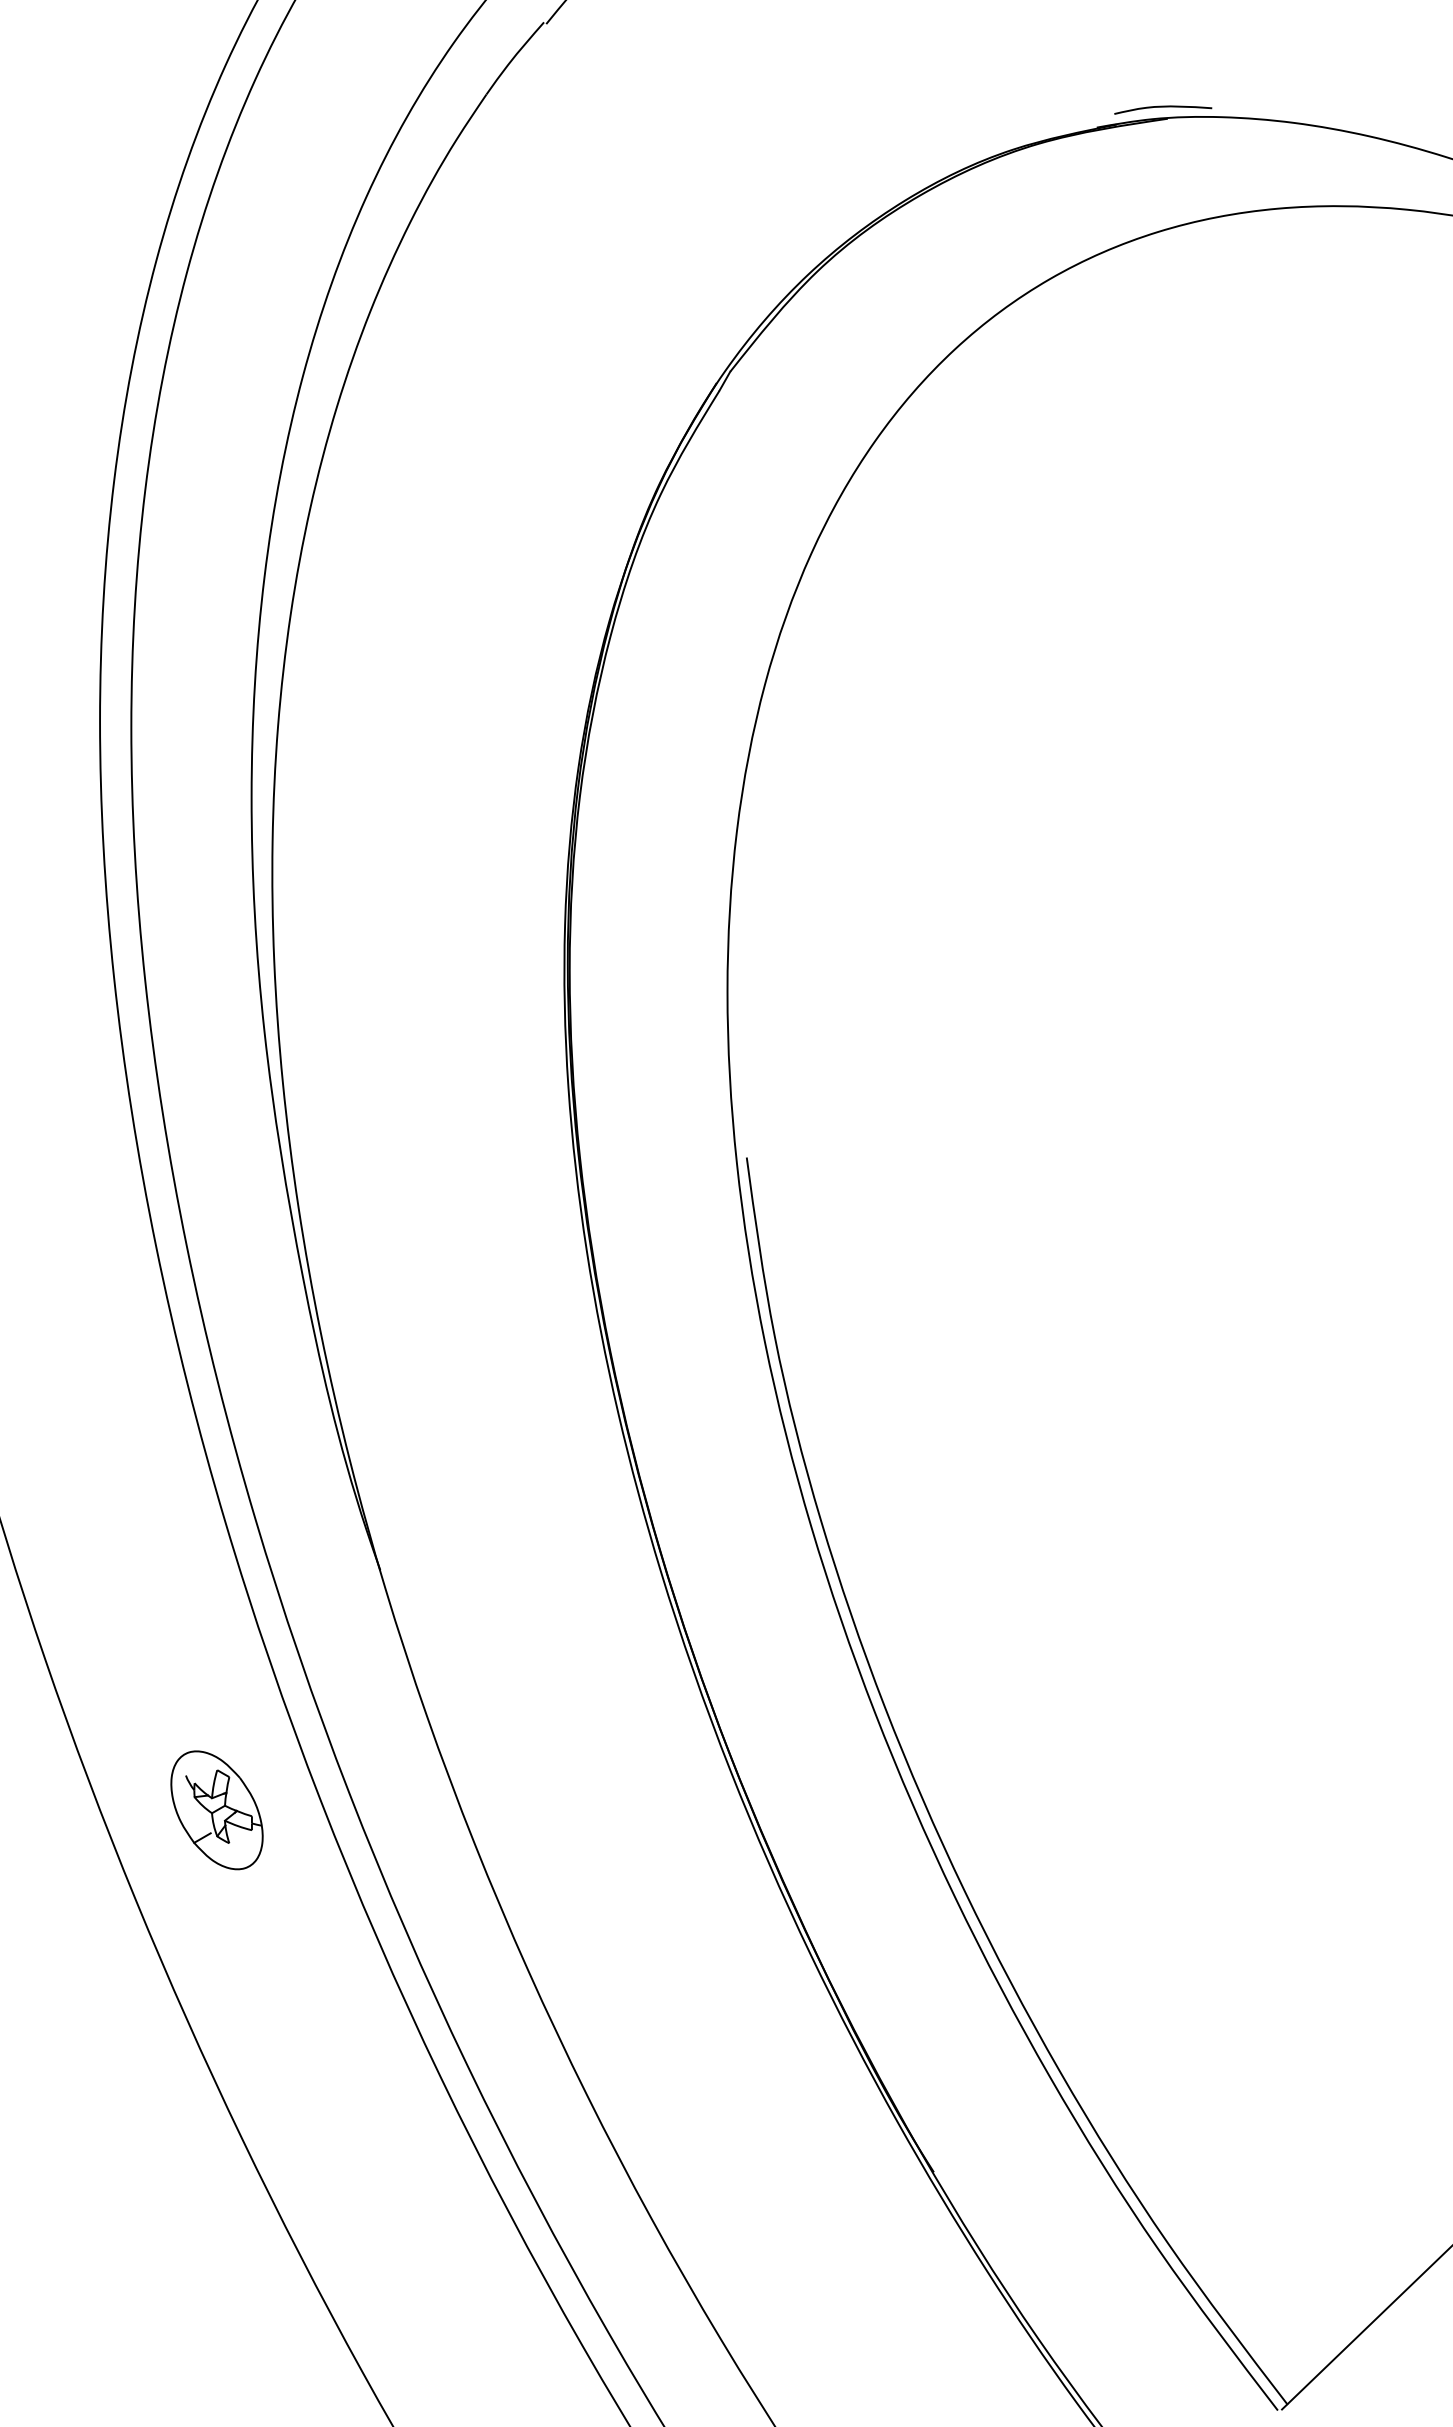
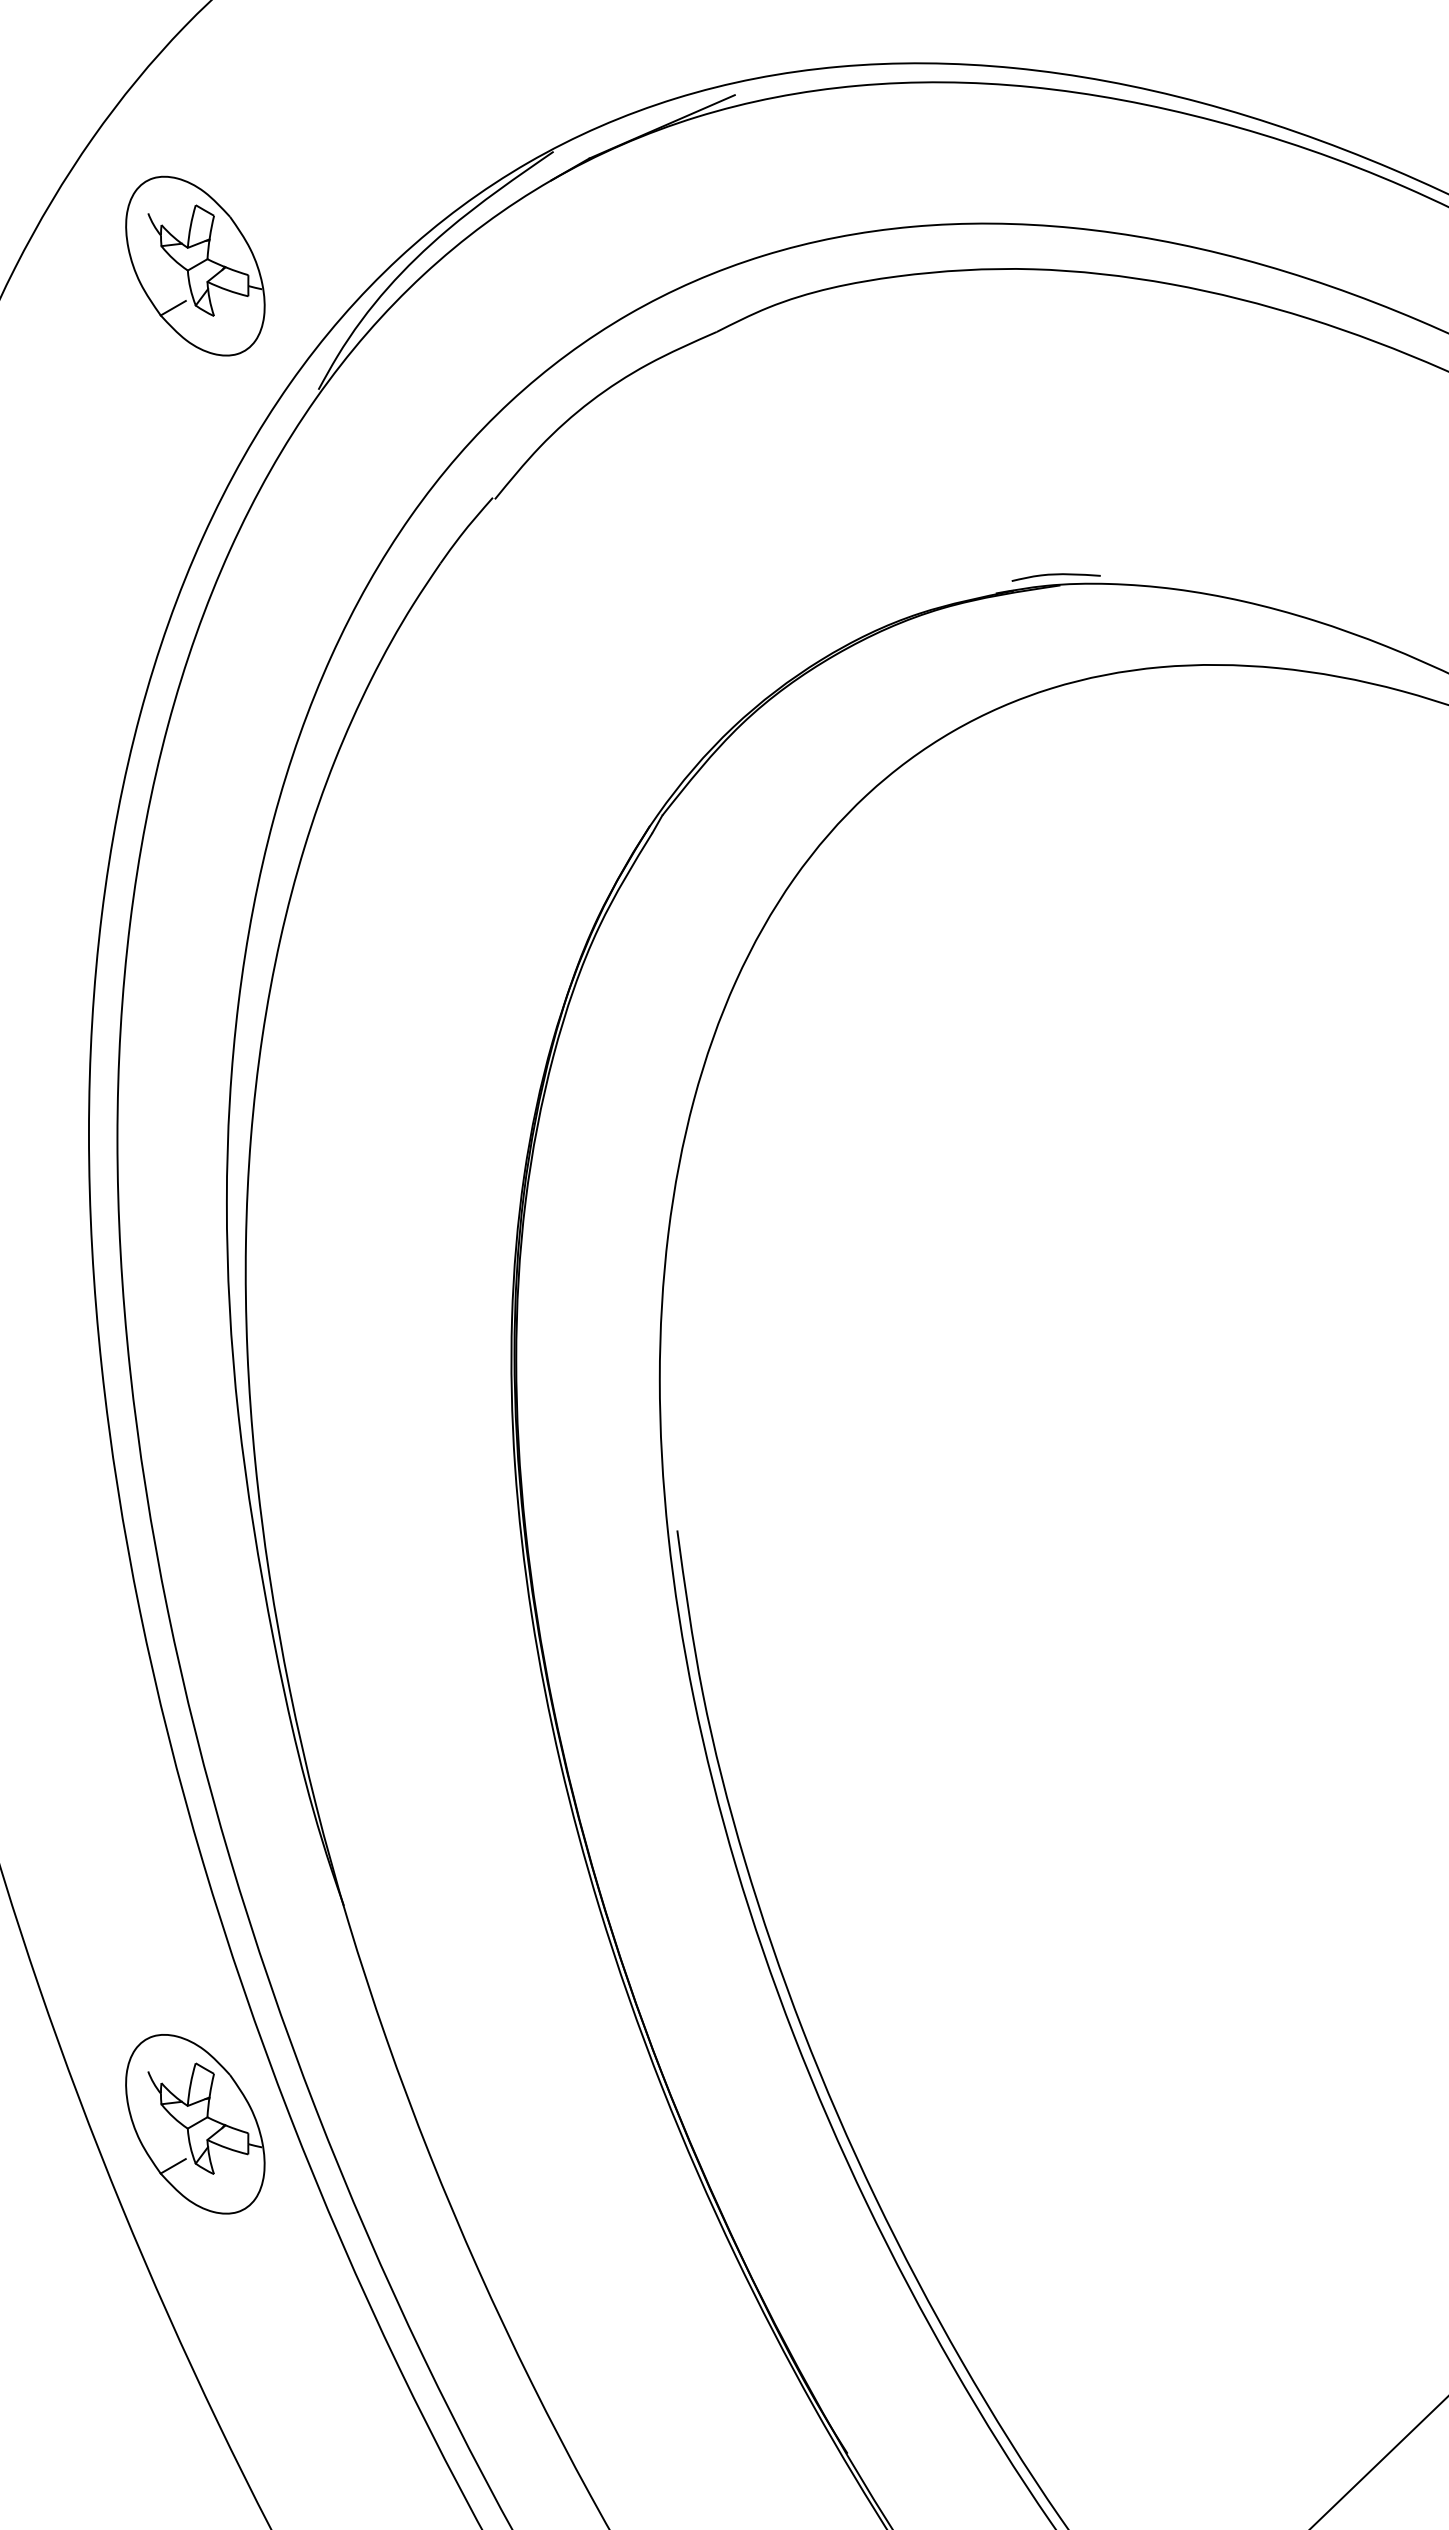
part: (217, 1810) -> (195, 2124), size x1.67

